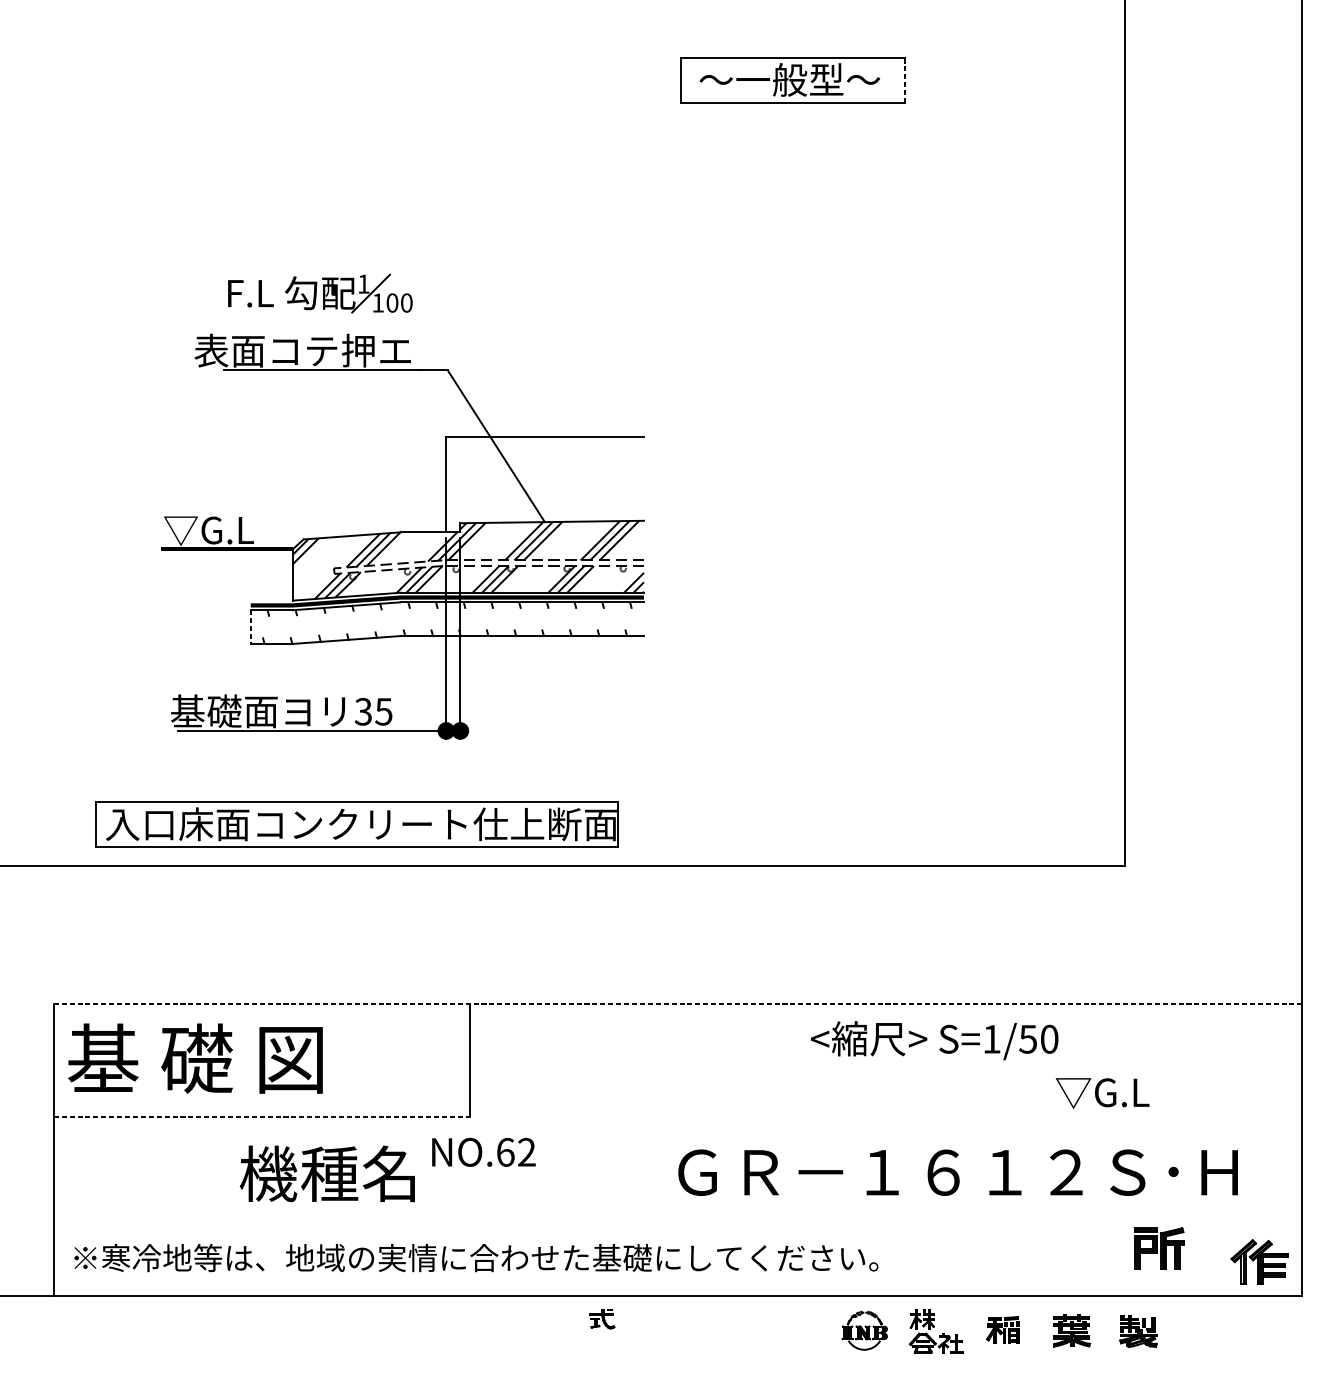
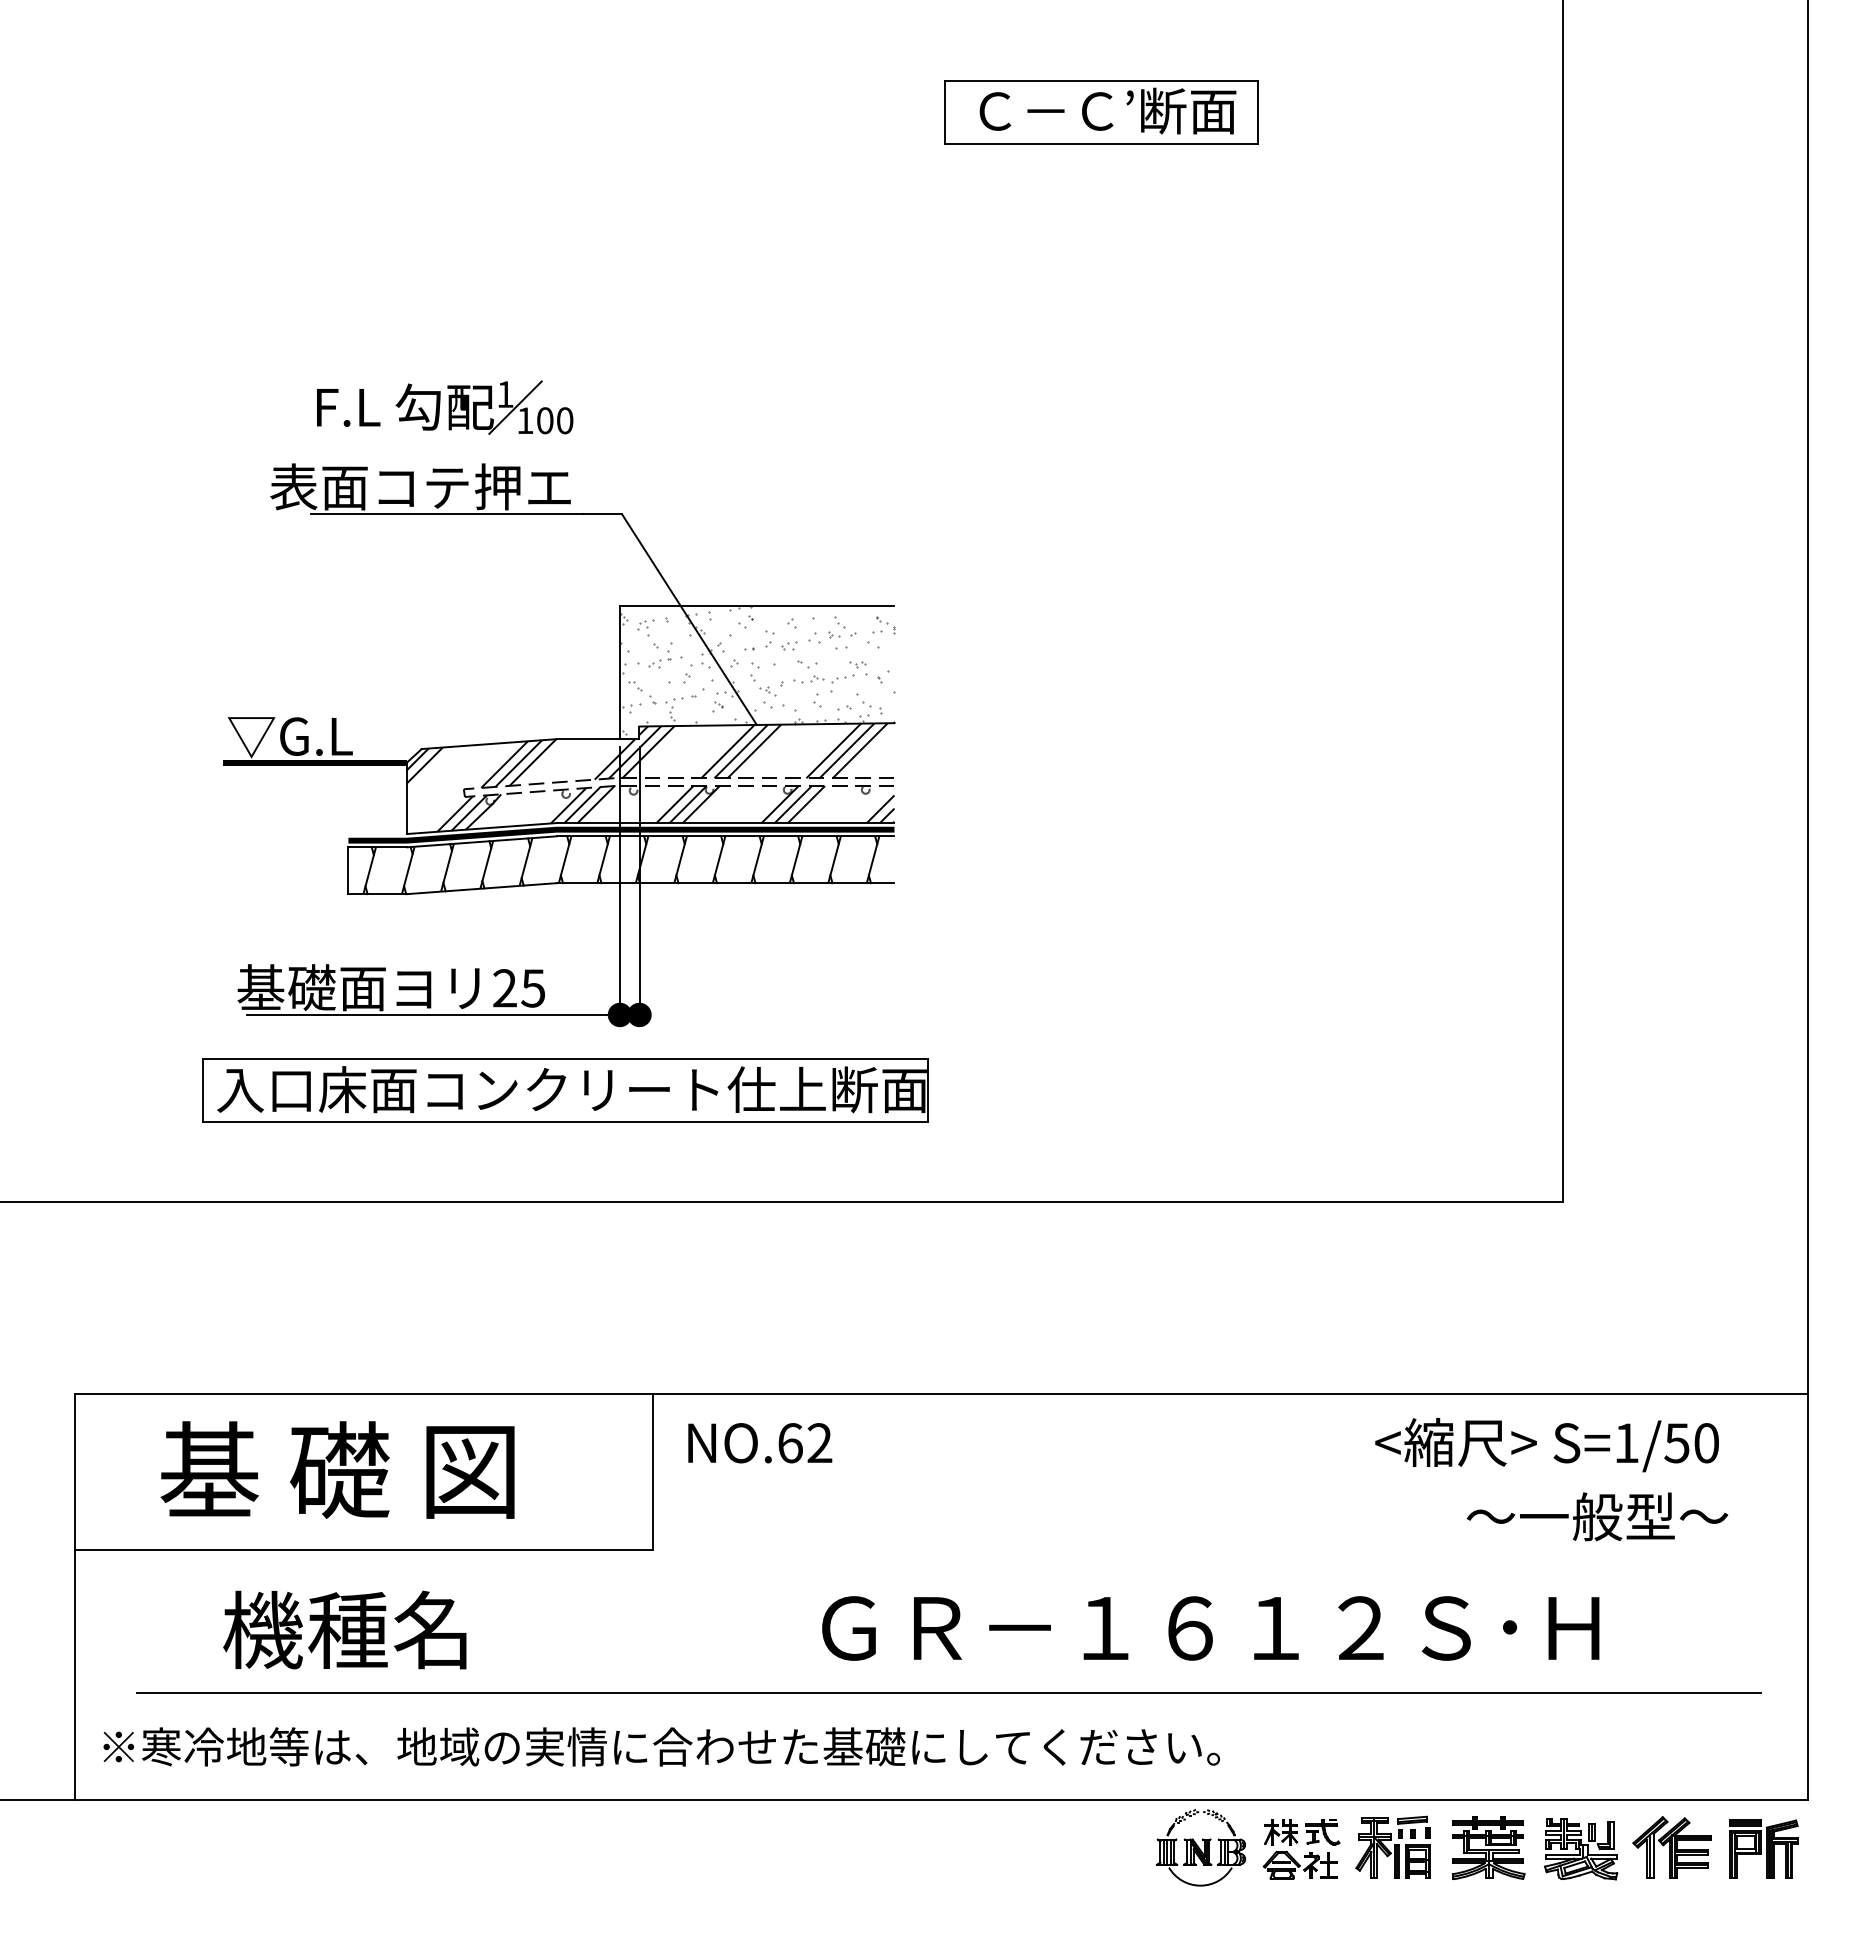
text: (794, 79) -> (1103, 110), ～一般型～ -> Ｃ－Ｃ’断面
line: (905, 81) -> (1257, 112), dashed -> solid
hatch: (545, 482) -> (757, 670), added
hatch: (447, 623) -> (621, 865), added
line: (250, 627) -> (348, 871), dashed -> solid
text: (363, 711) -> (504, 988), 35 -> 25
part: (356, 824) -> (565, 1090), moved
line: (677, 1004) -> (941, 1394), dashed -> solid
text: (934, 1040) -> (1546, 1445), moved
text: (195, 1058) -> (337, 1469), moved
text: (1150, 1092) -> (1597, 1516), ▽G.L -> ～一般型～
line: (261, 1116) -> (363, 1550), dashed -> solid
text: (484, 1152) -> (760, 1443), moved
text: (957, 1172) -> (1210, 1628), moved
text: (327, 1173) -> (344, 1629), moved
line: (683, 1218) -> (949, 1692), added
part: (1158, 1248) -> (1763, 1848), moved
part: (1258, 1262) -> (1671, 1847), moved
part: (602, 1319) -> (1322, 1832), moved
part: (1002, 1329) -> (1392, 1846), size x1.67
part: (864, 1330) -> (1200, 1847), size x1.43
part: (1071, 1330) -> (1488, 1847), size x1.43
part: (1138, 1331) -> (1581, 1849), size x1.43

